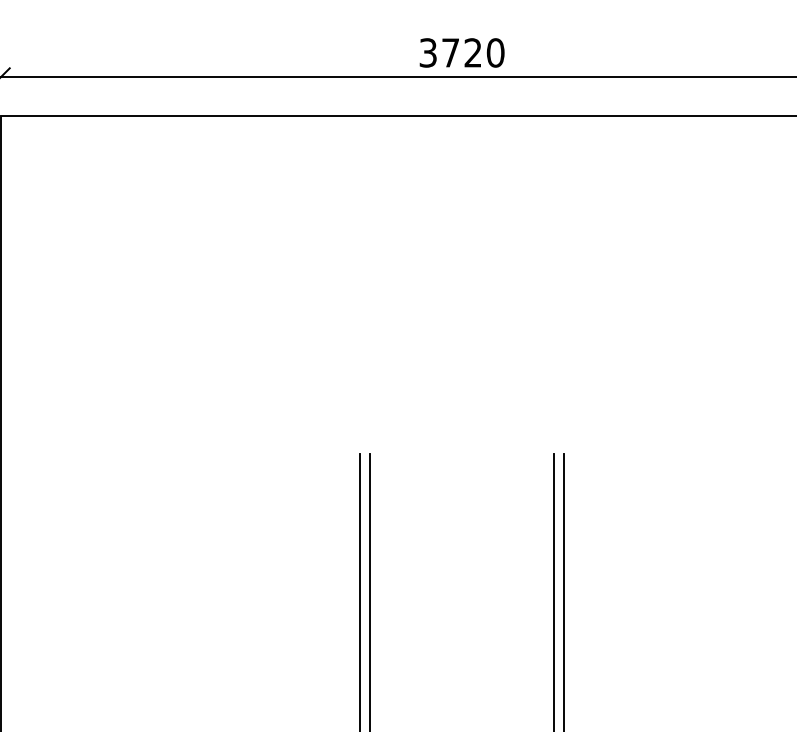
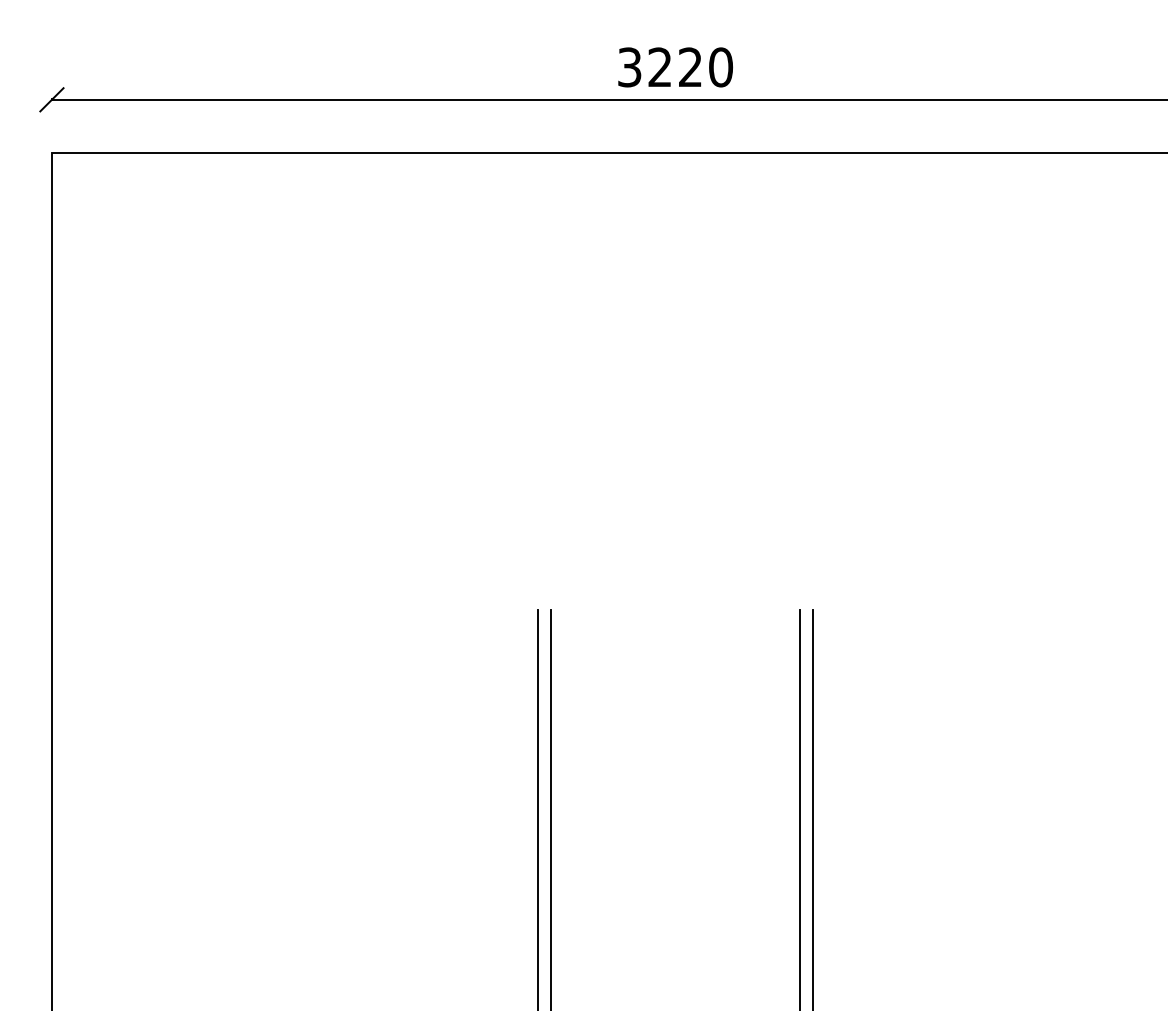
text: (450, 52) -> (659, 66), 3720 -> 3220

